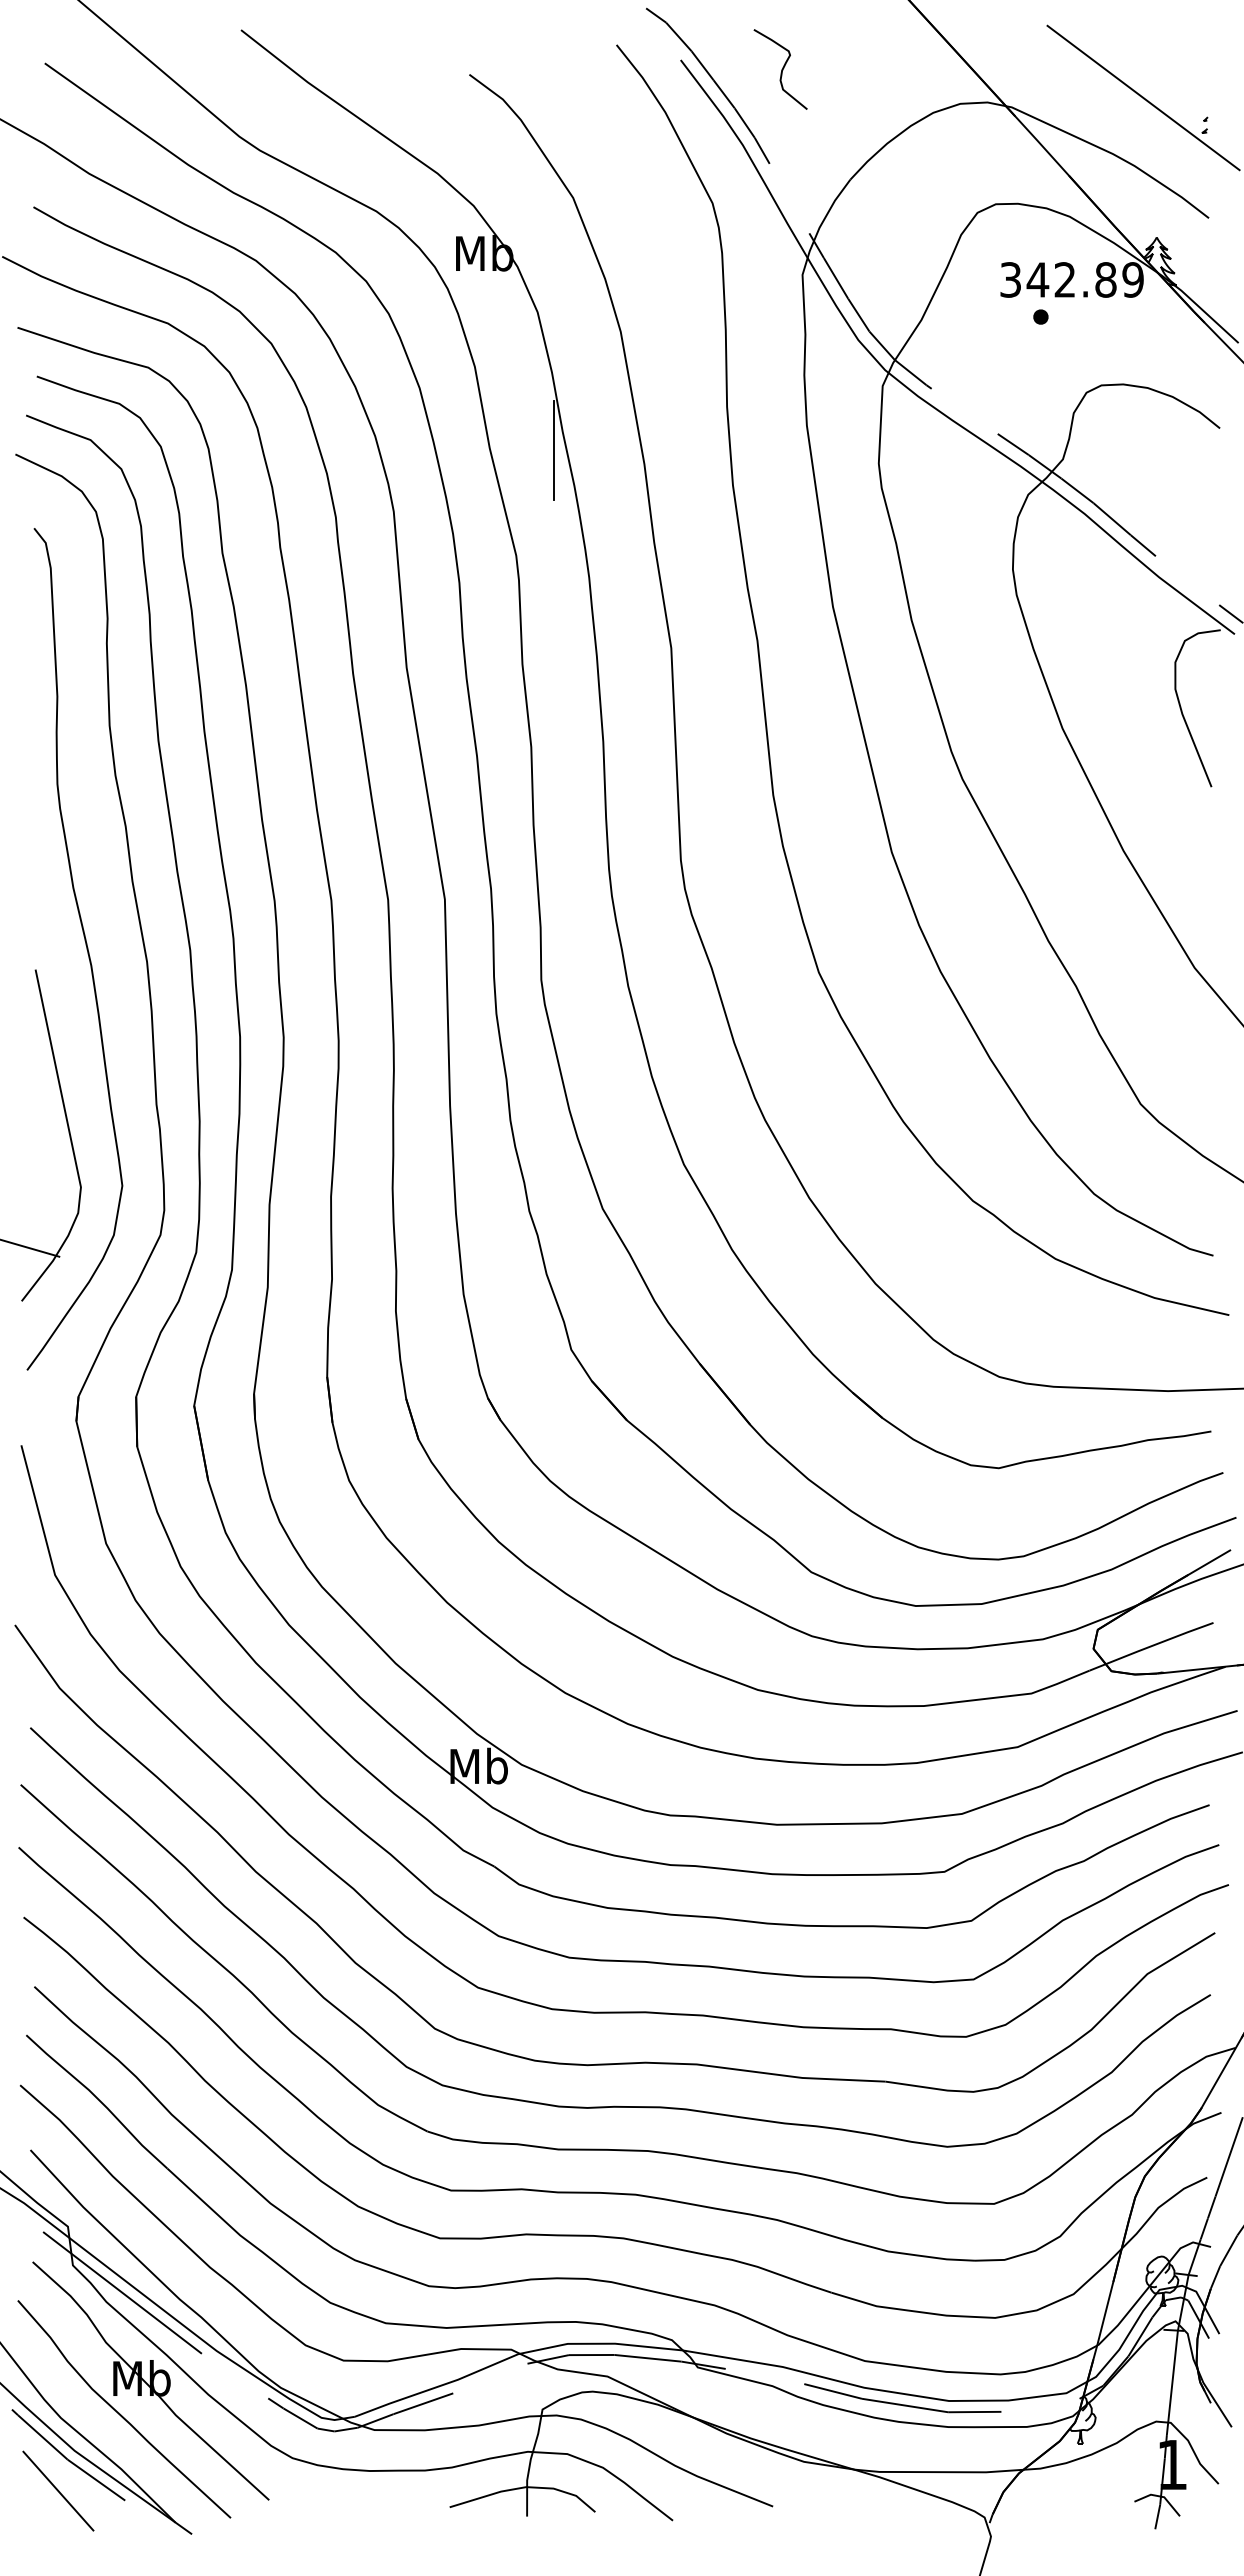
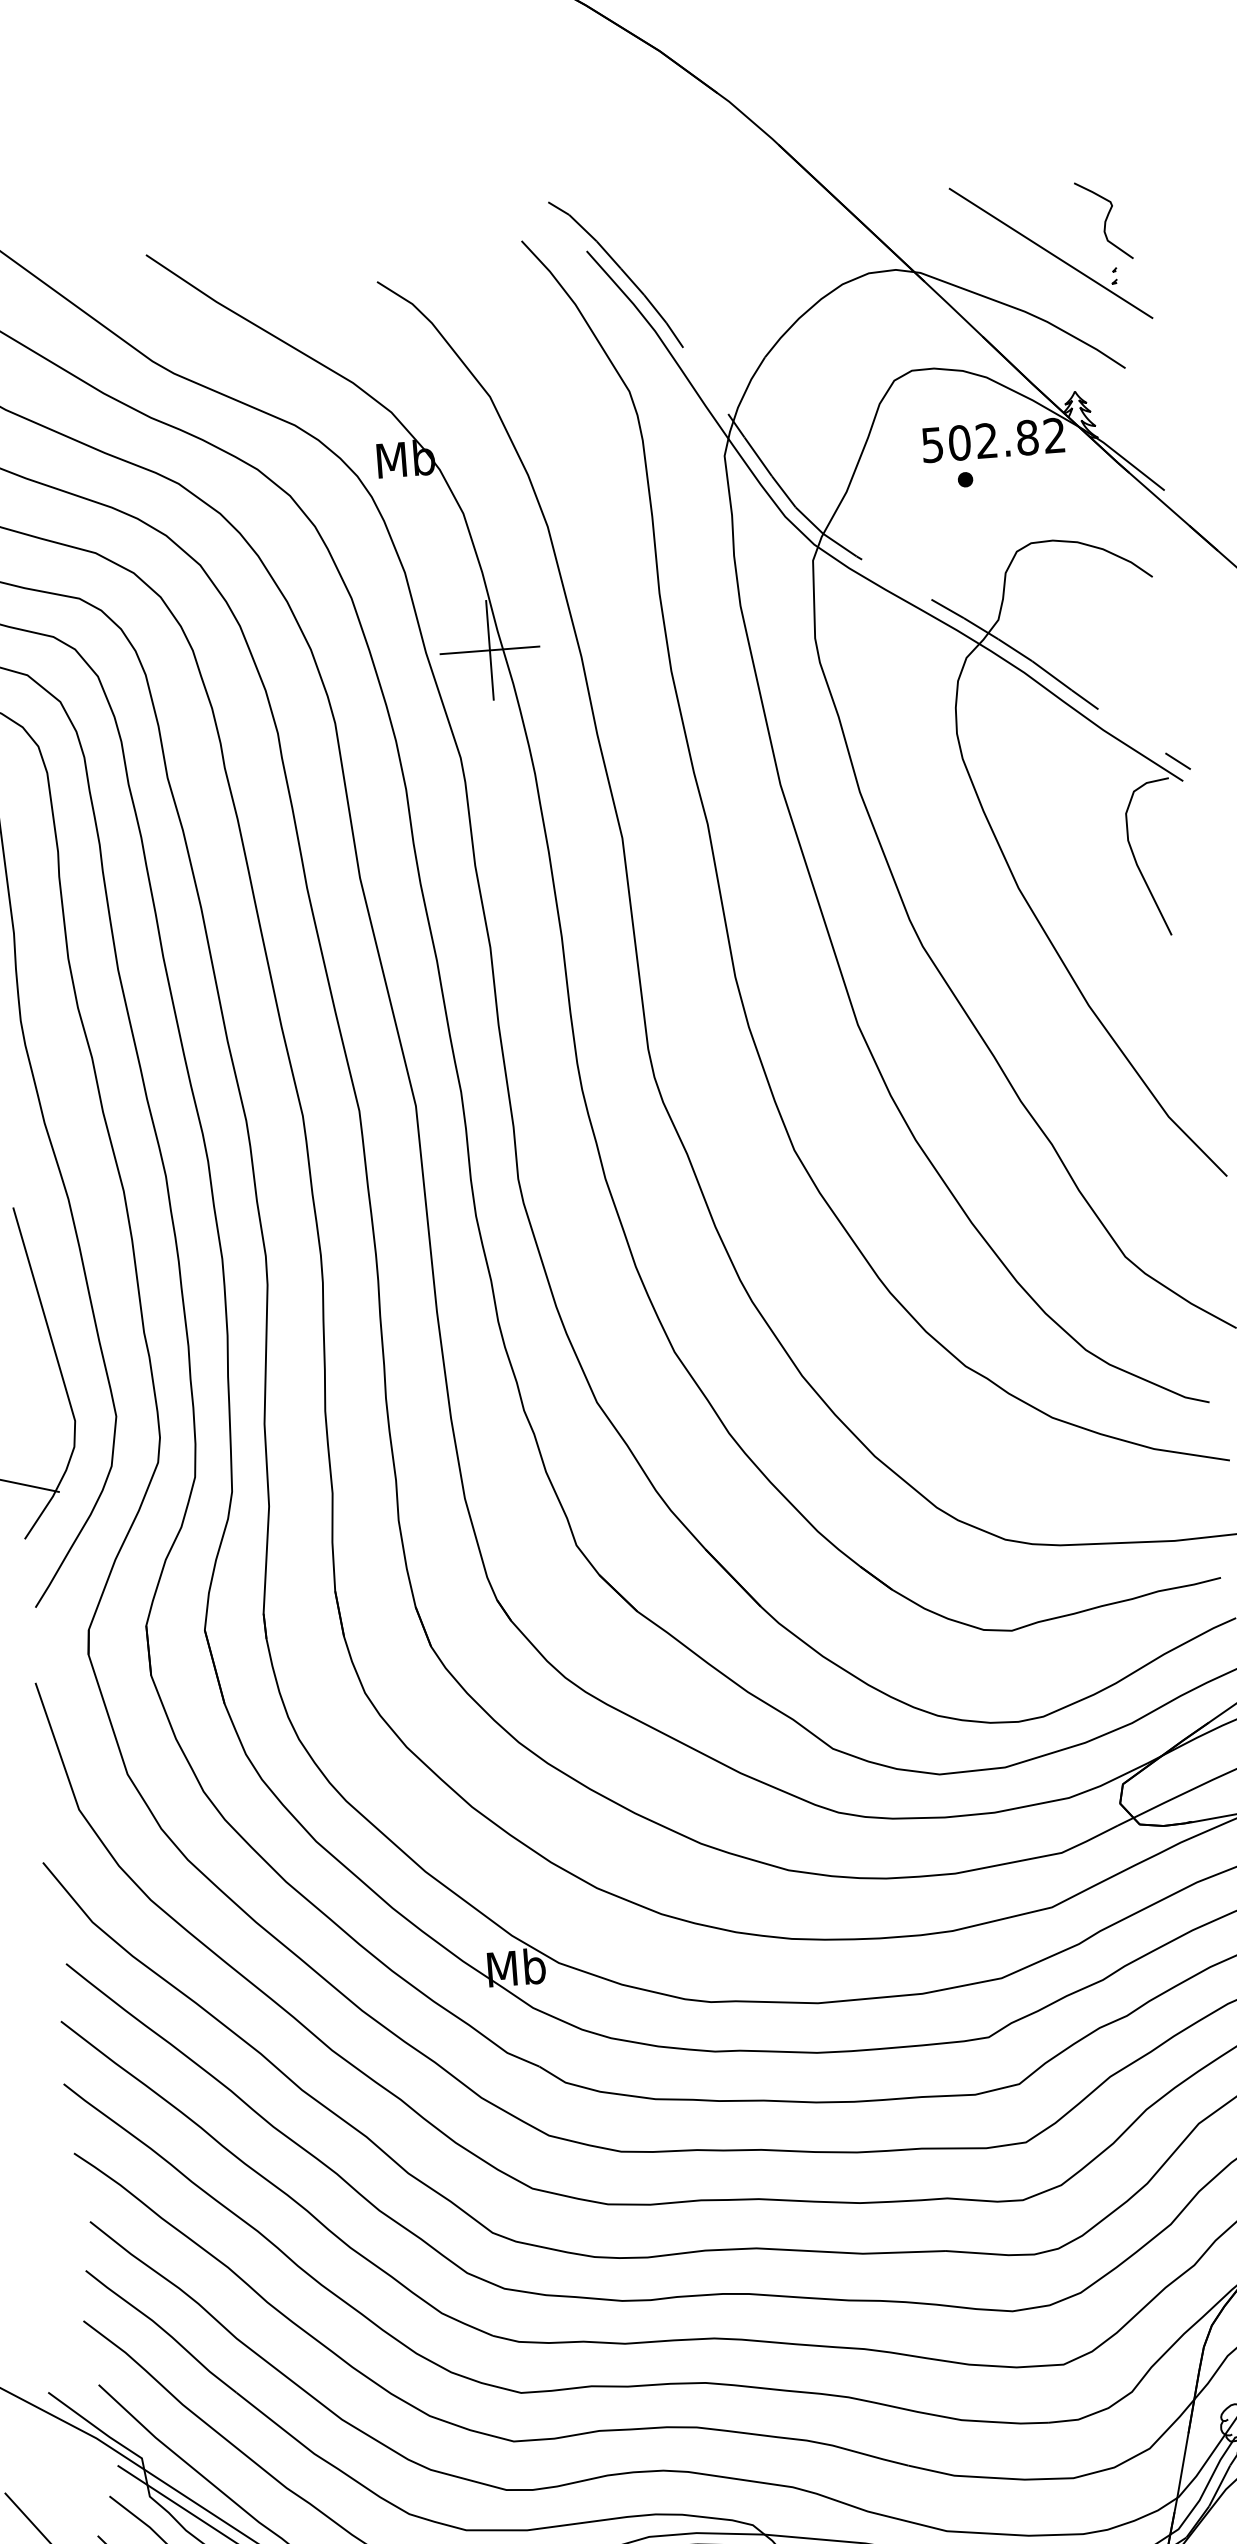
curve: (781, 69) -> (1104, 220), moved
text: (1072, 279) -> (994, 439), 342.89 -> 502.82
line: (553, 450) -> (489, 650), added

